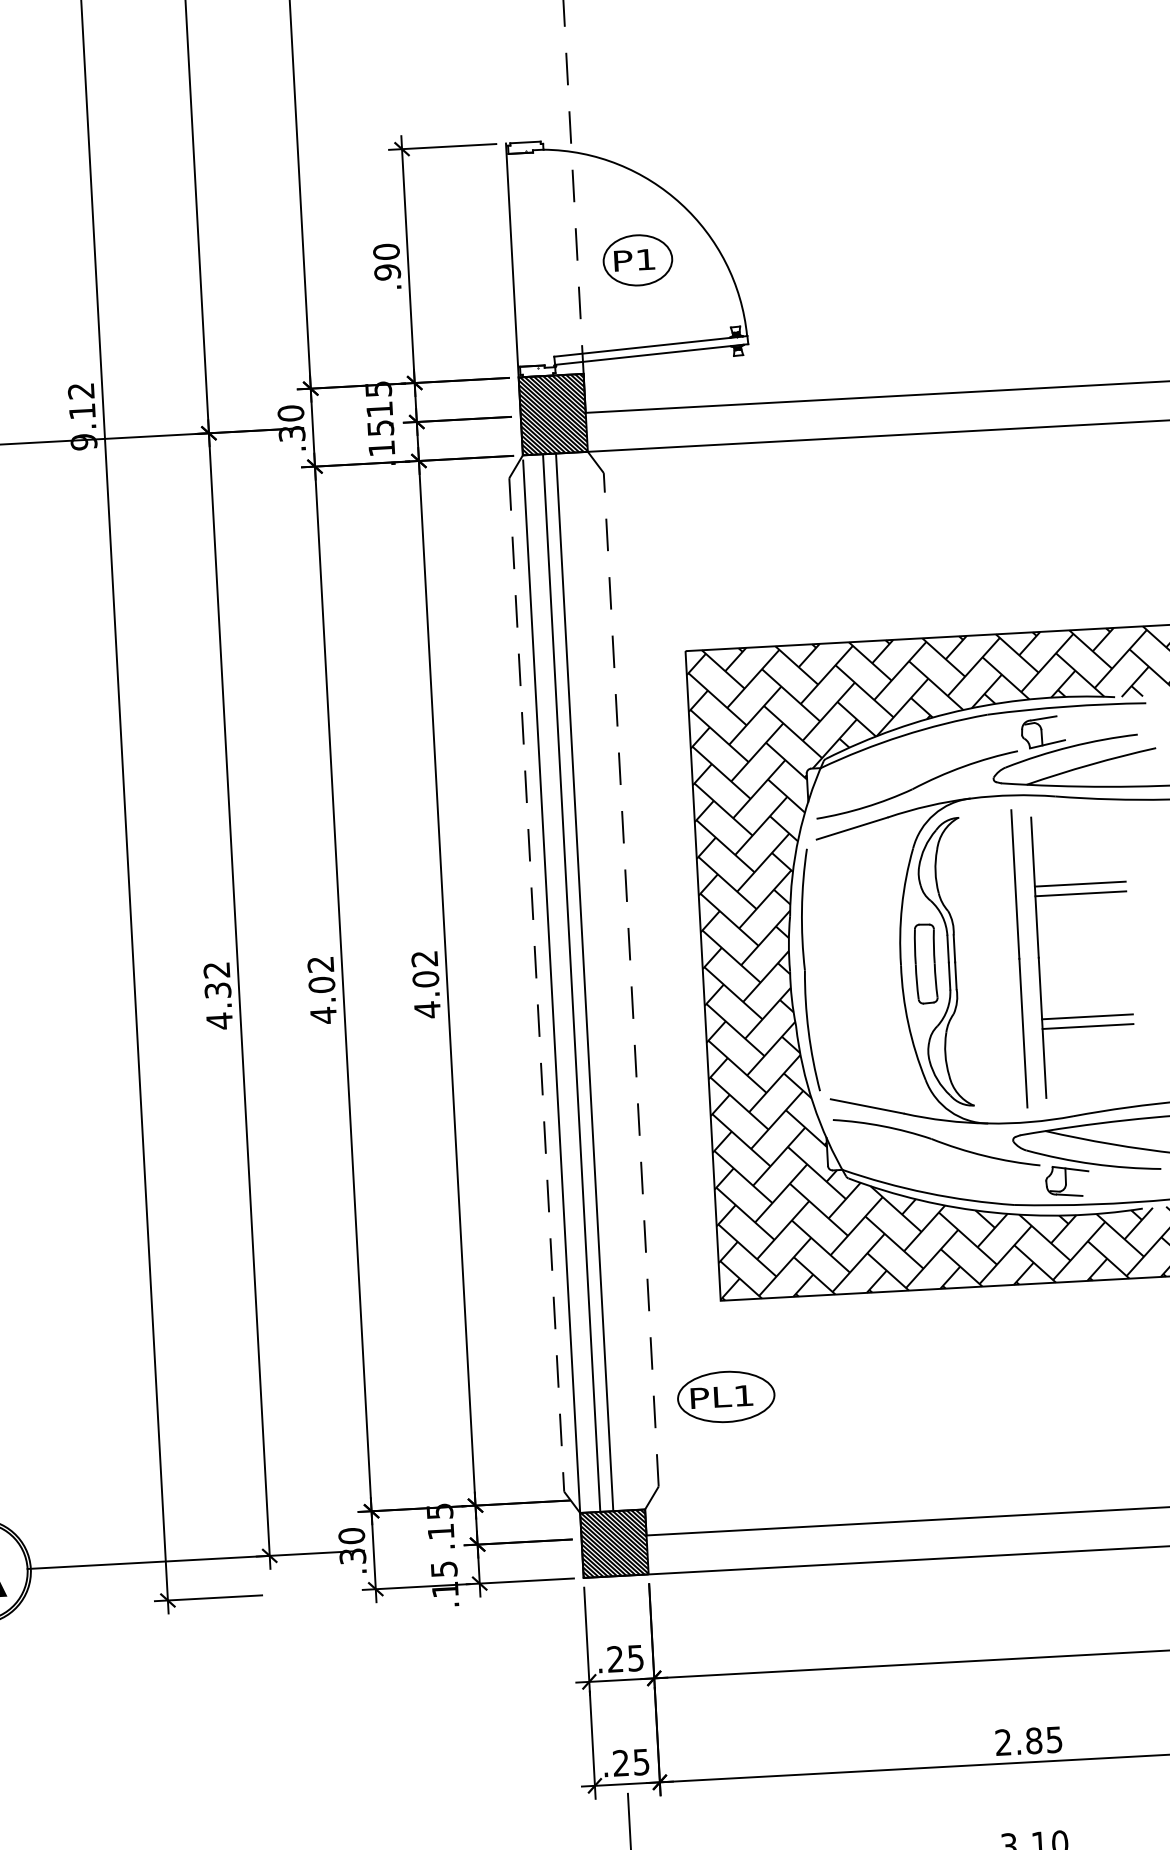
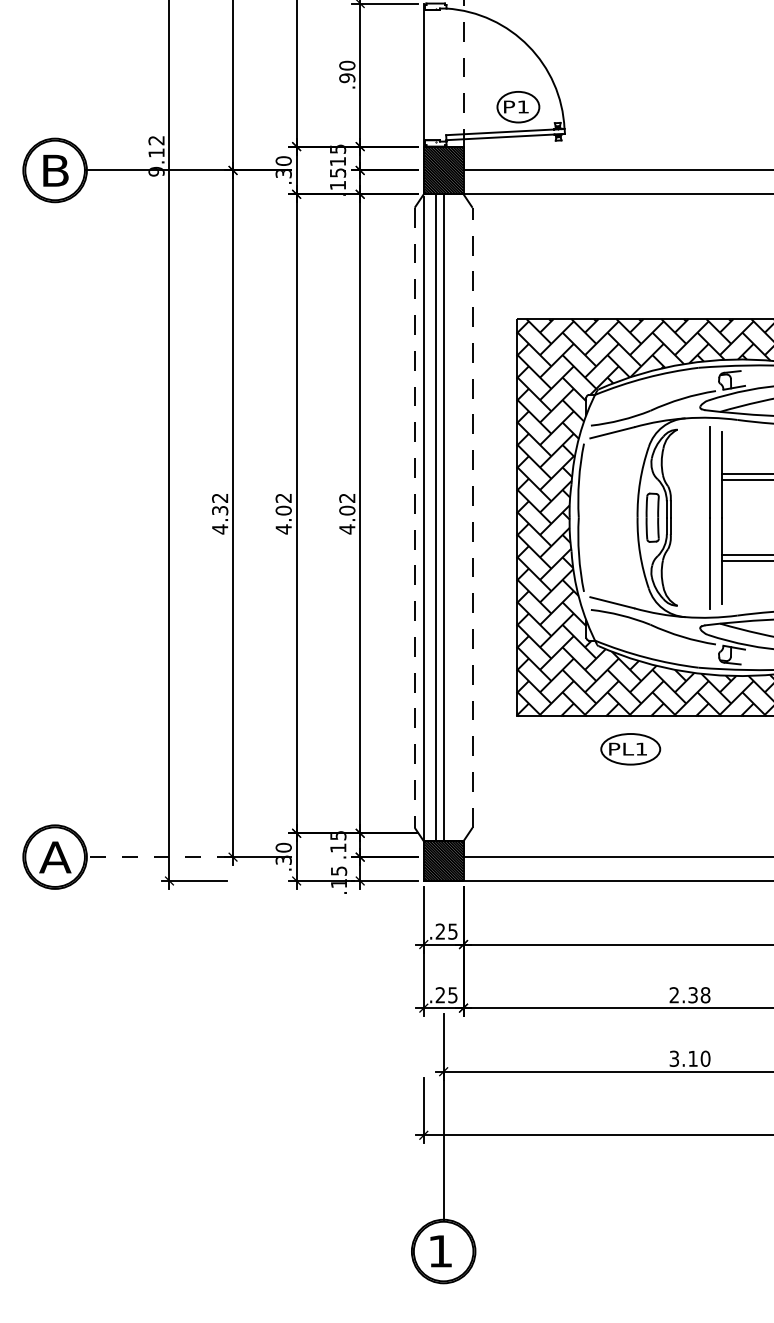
part: (638, 260) -> (518, 107), moved
part: (725, 1397) -> (630, 749), moved
line: (147, 1563) -> (158, 857), solid -> dashed
text: (1044, 1740) -> (699, 995), 2.85 -> 2.38

